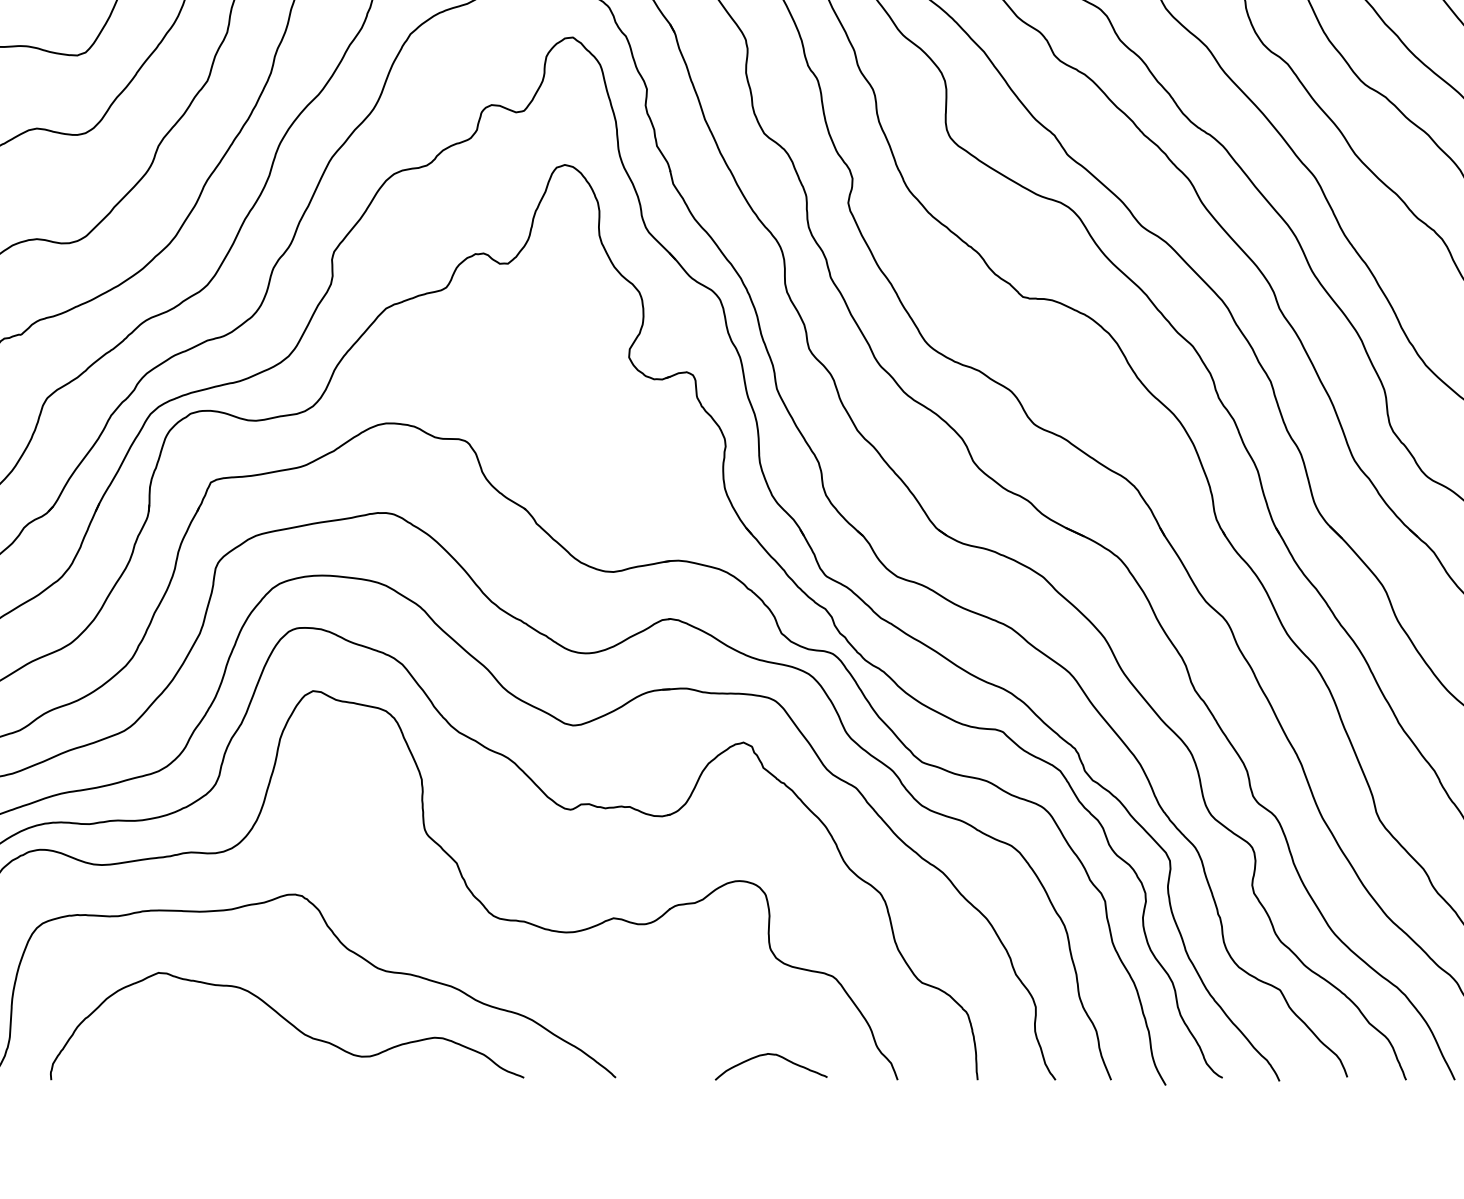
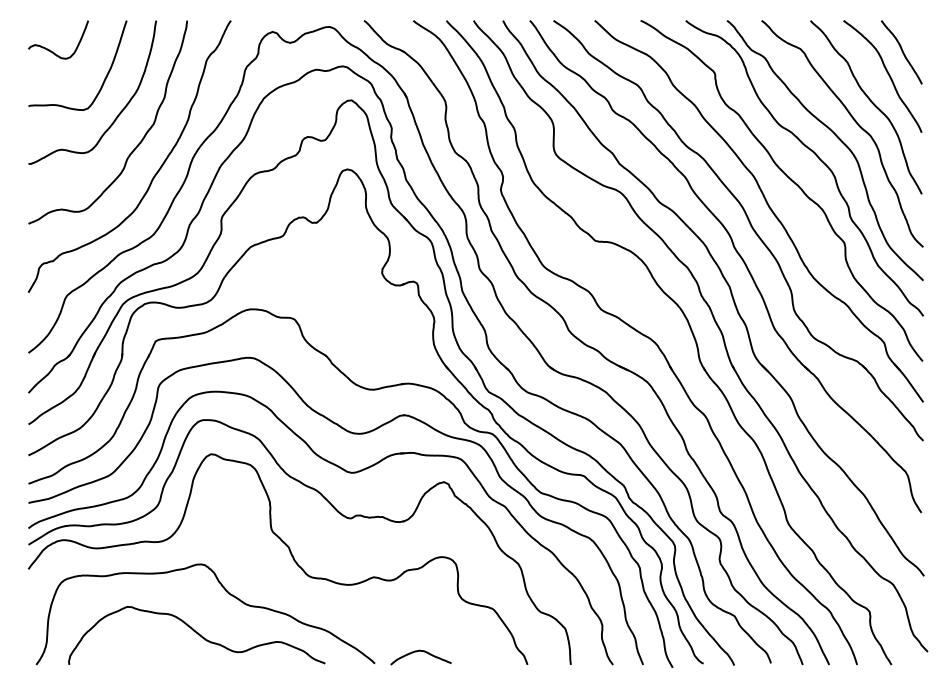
curve: (775, 1057) -> (423, 652), moved

